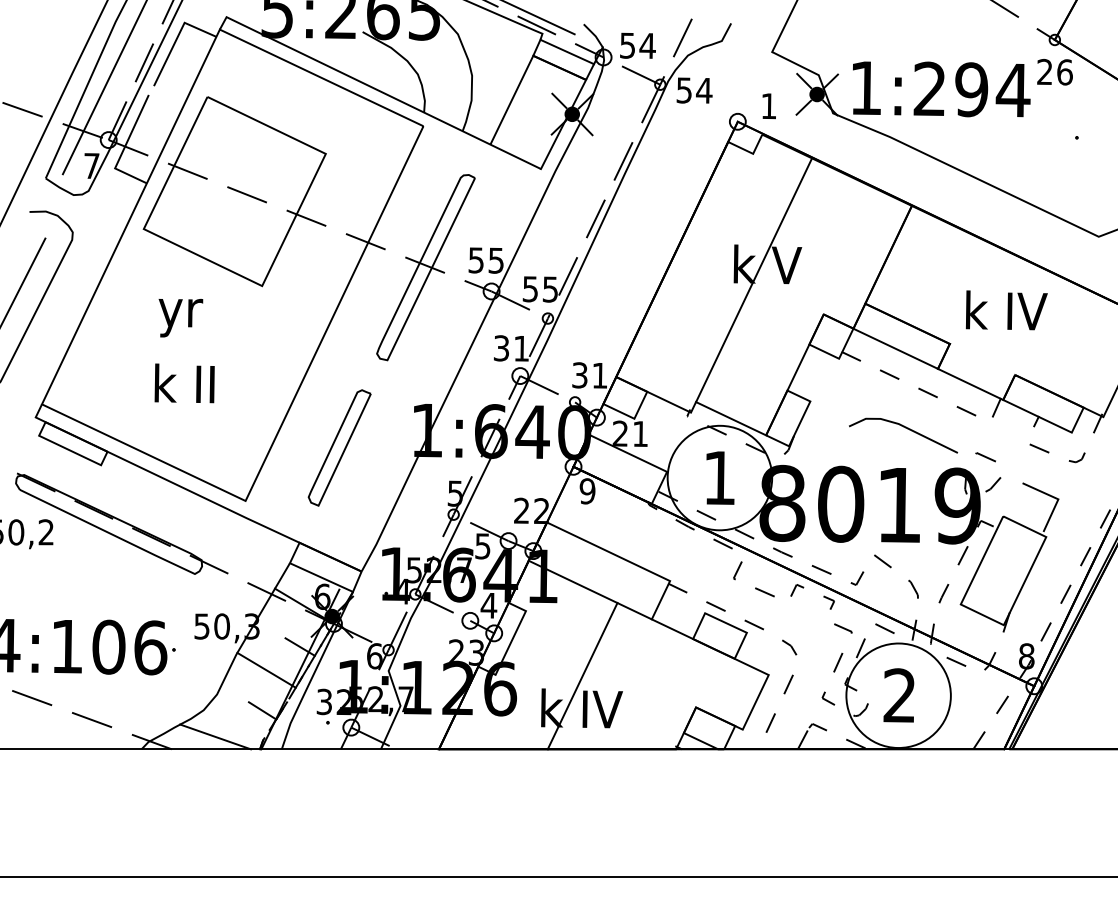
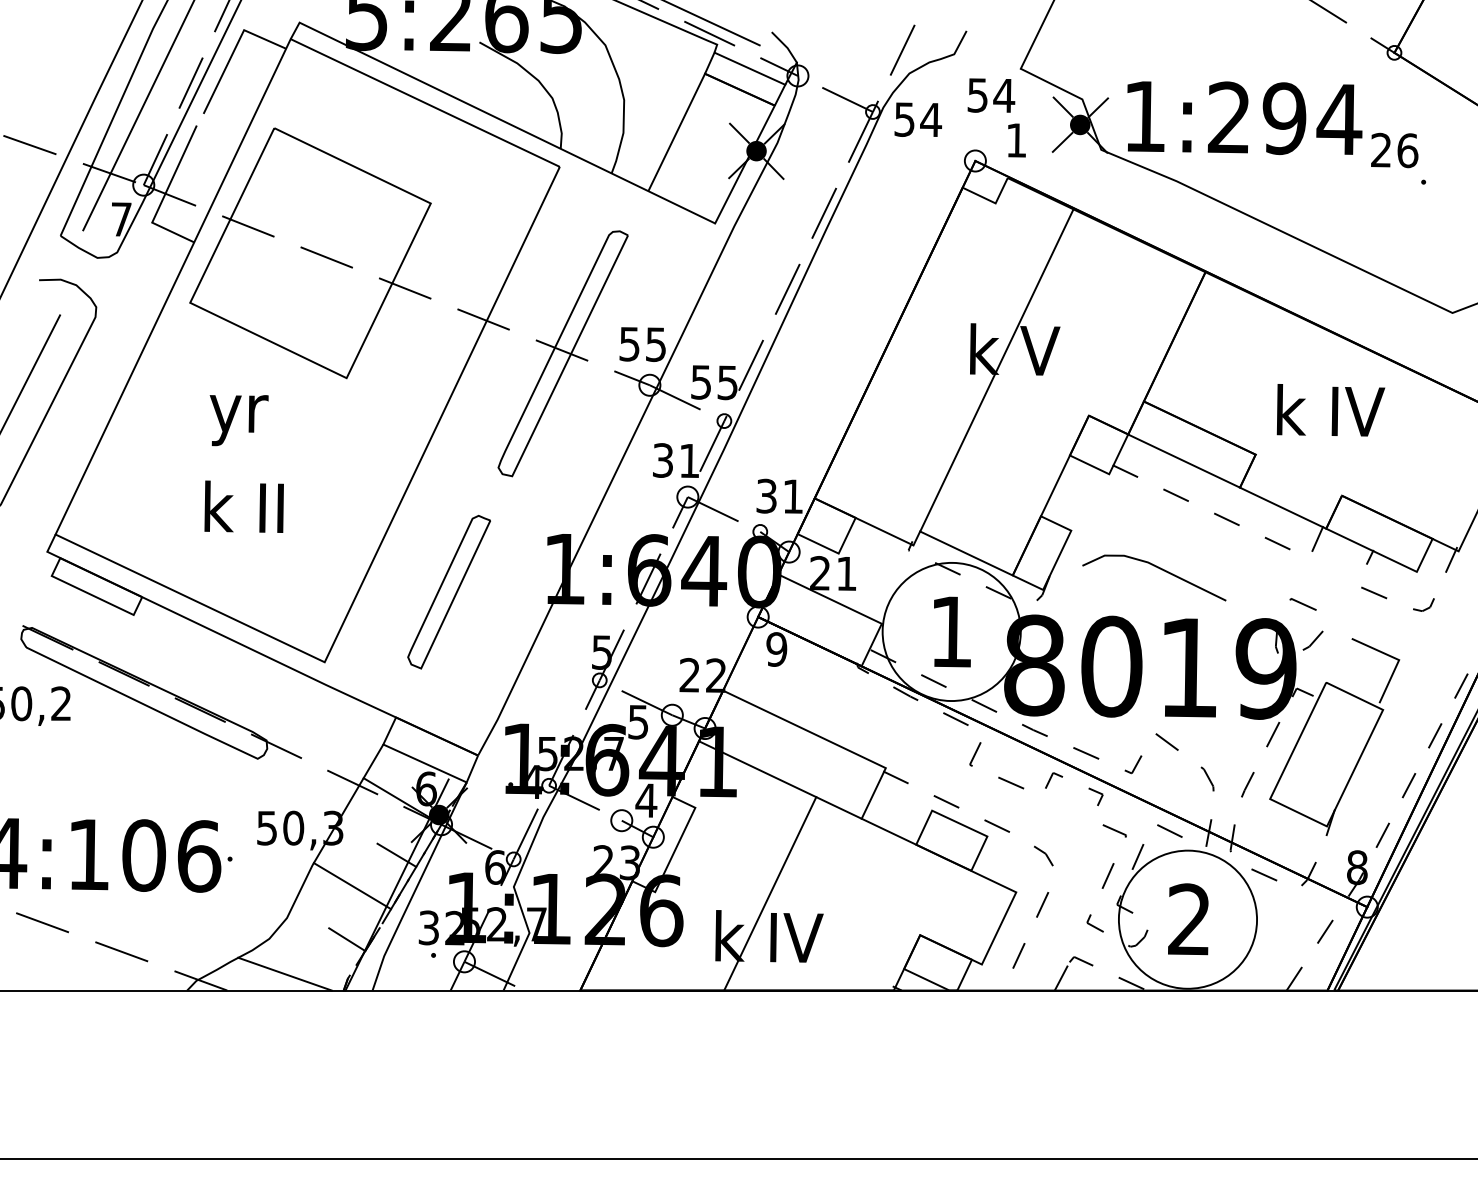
text: (638, 45) -> (991, 95), moved
text: (1054, 72) -> (1394, 150), moved
line: (907, 429) -> (1159, 569), moved

